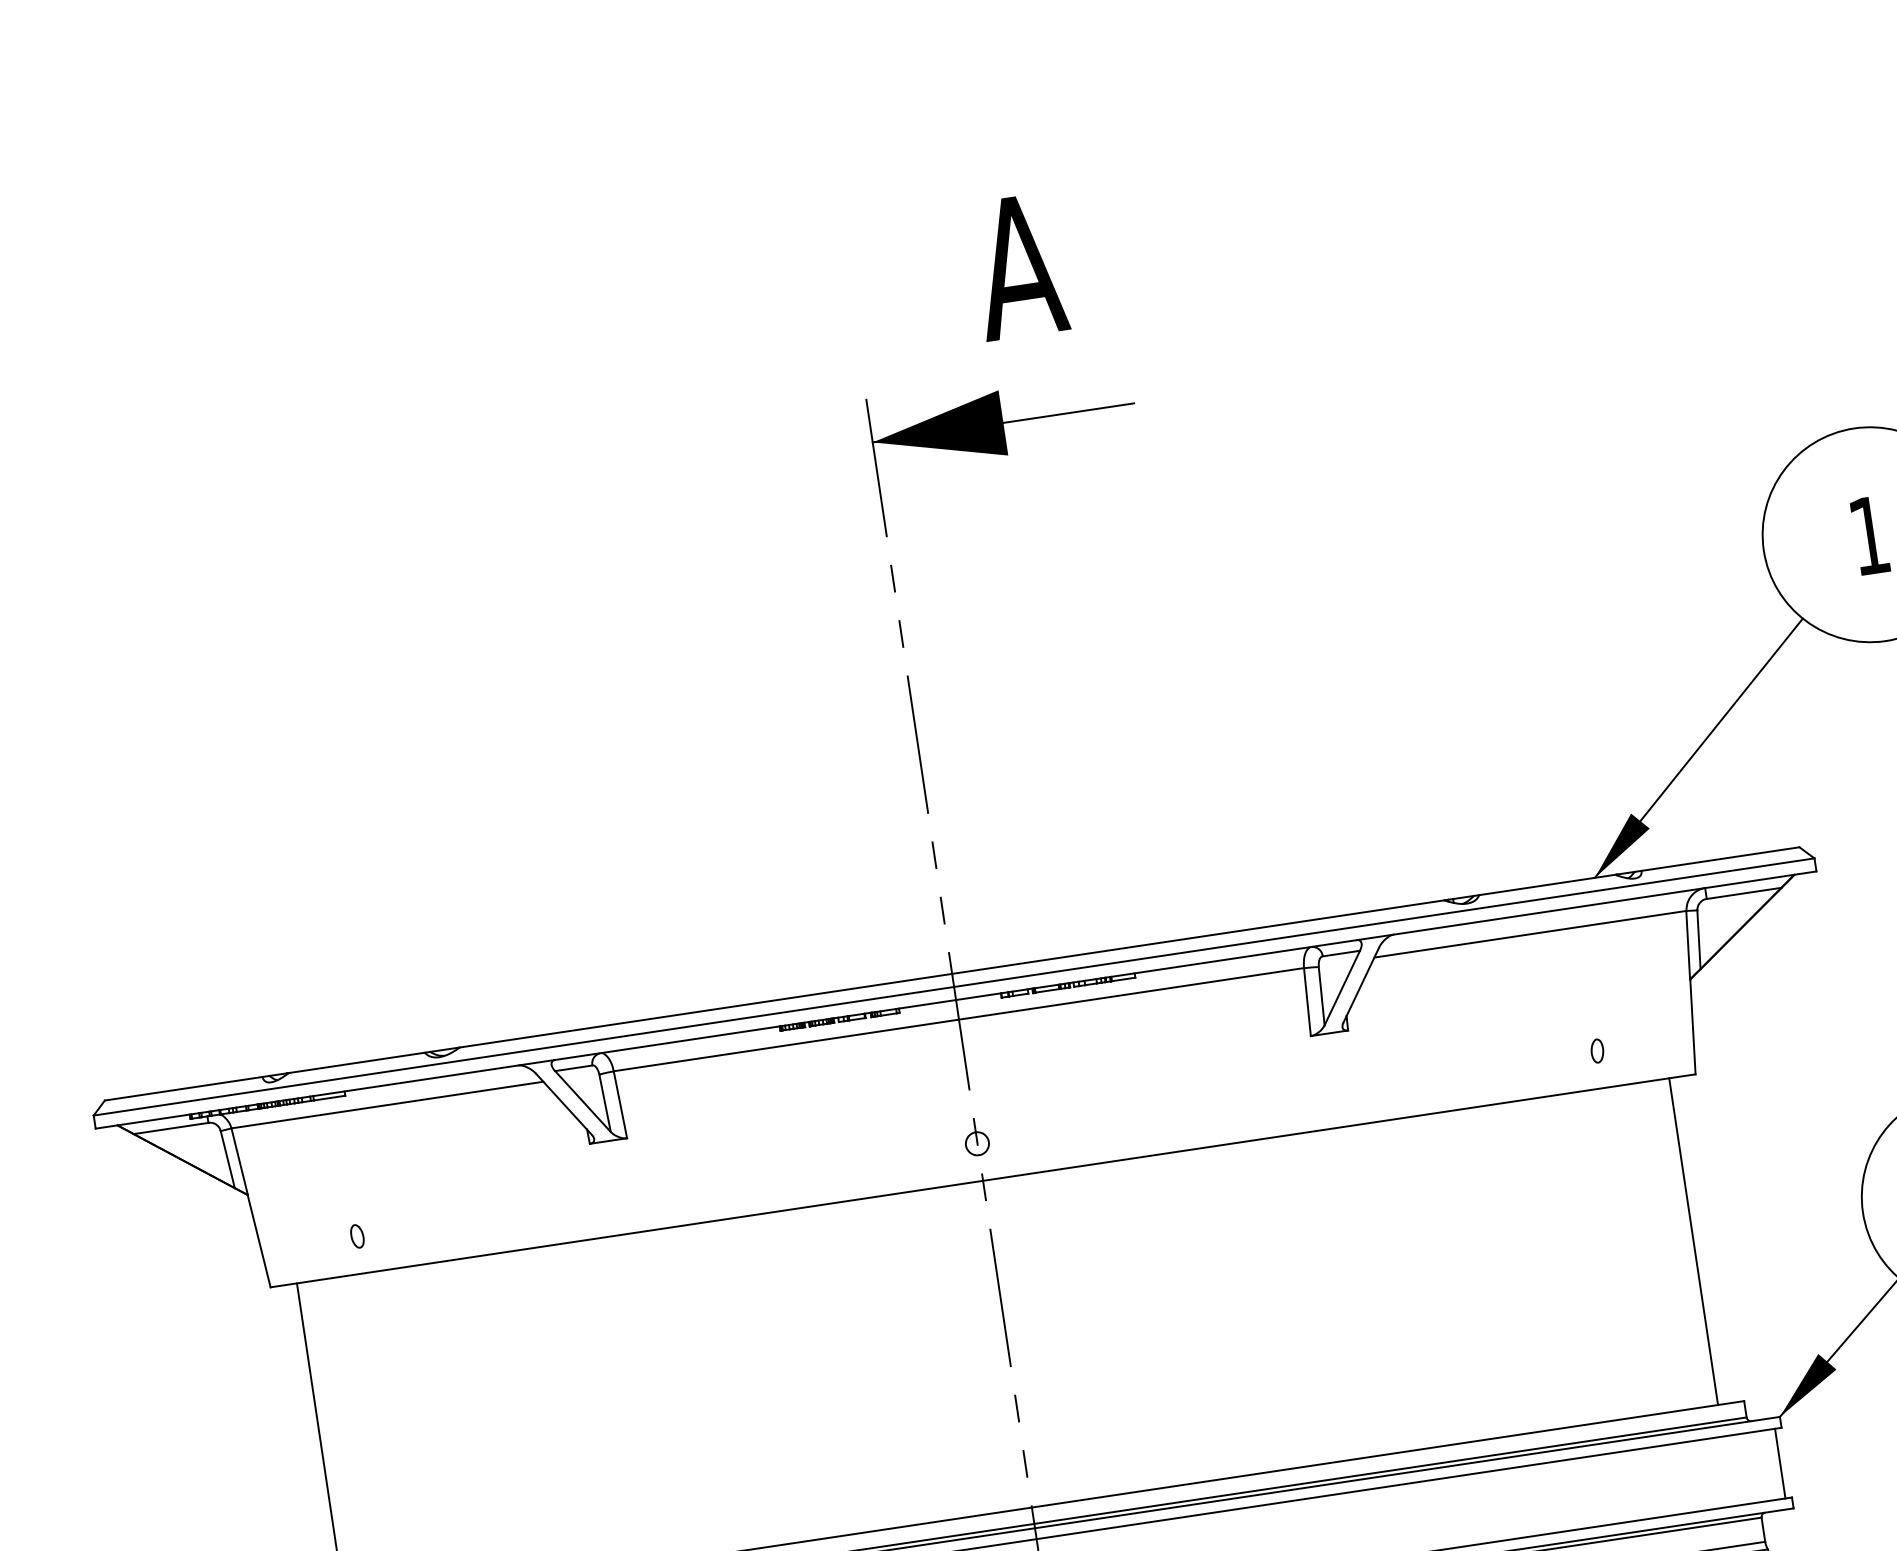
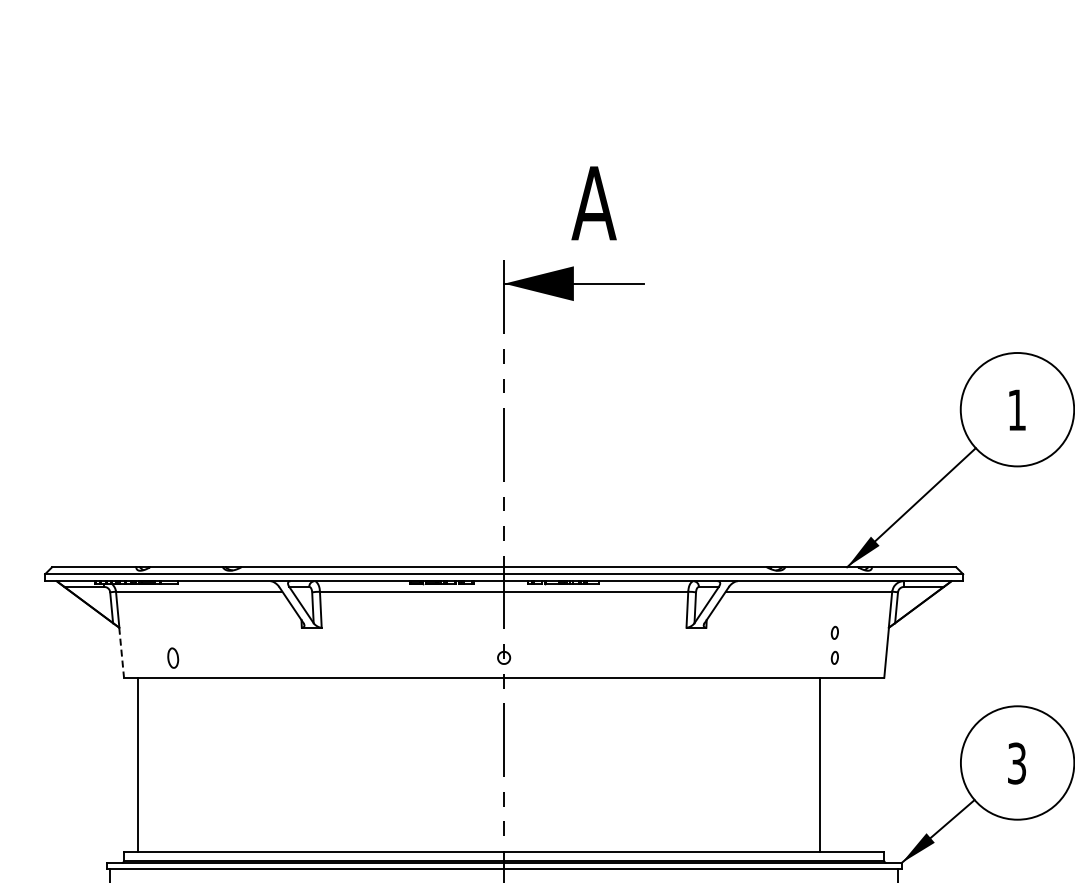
part: (1589, 1003) -> (834, 632), added
part: (357, 1235) -> (173, 657), size x1.6
line: (1694, 1240) -> (820, 764), moved
line: (259, 1242) -> (121, 653), solid -> dashed

